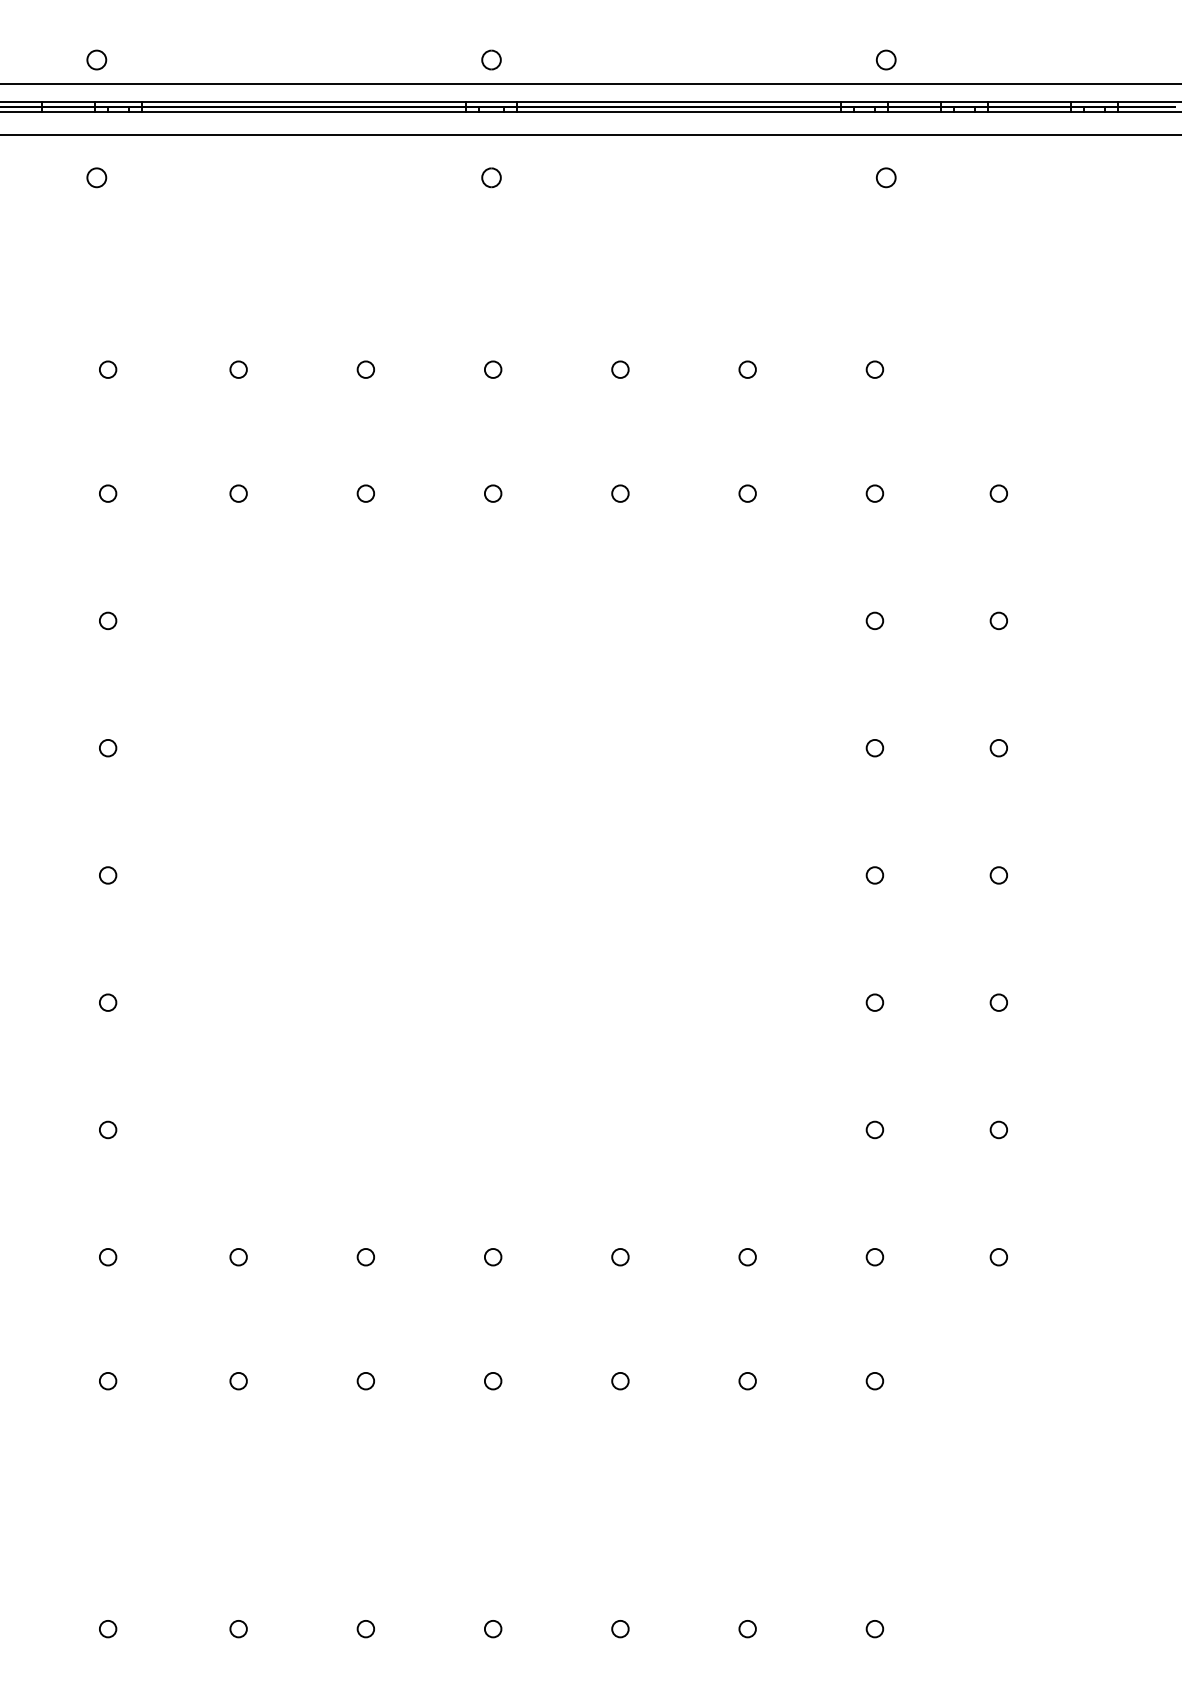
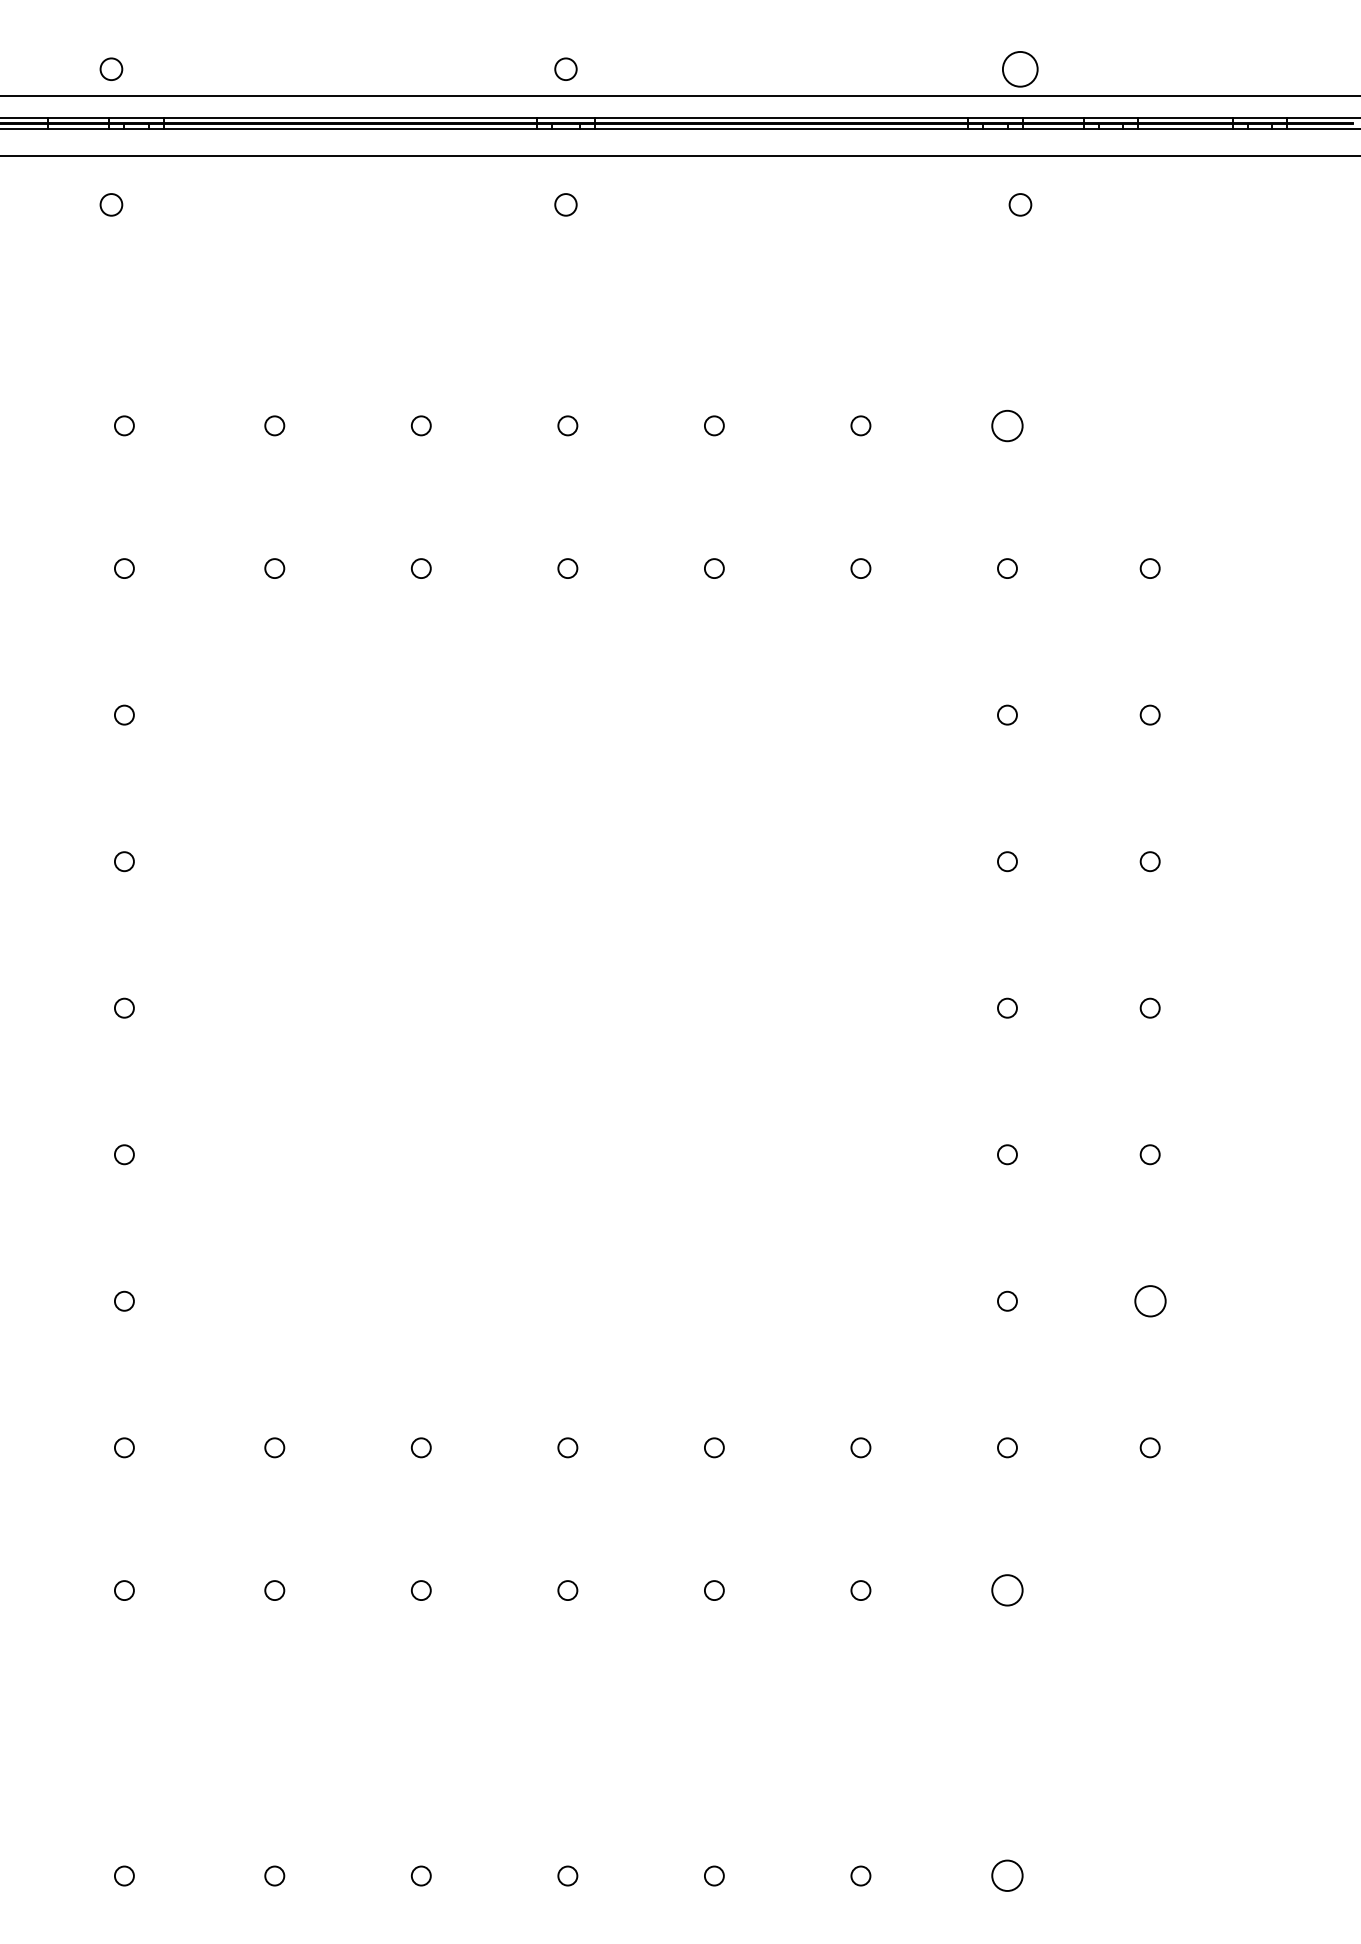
circle: (886, 59) -> (1020, 68), size x1.6
circle: (874, 369) -> (1006, 425), size x1.6
circle: (998, 1129) -> (1149, 1300), size x1.6
circle: (874, 1381) -> (1006, 1590), size x1.6
circle: (874, 1629) -> (1006, 1876), size x1.6

